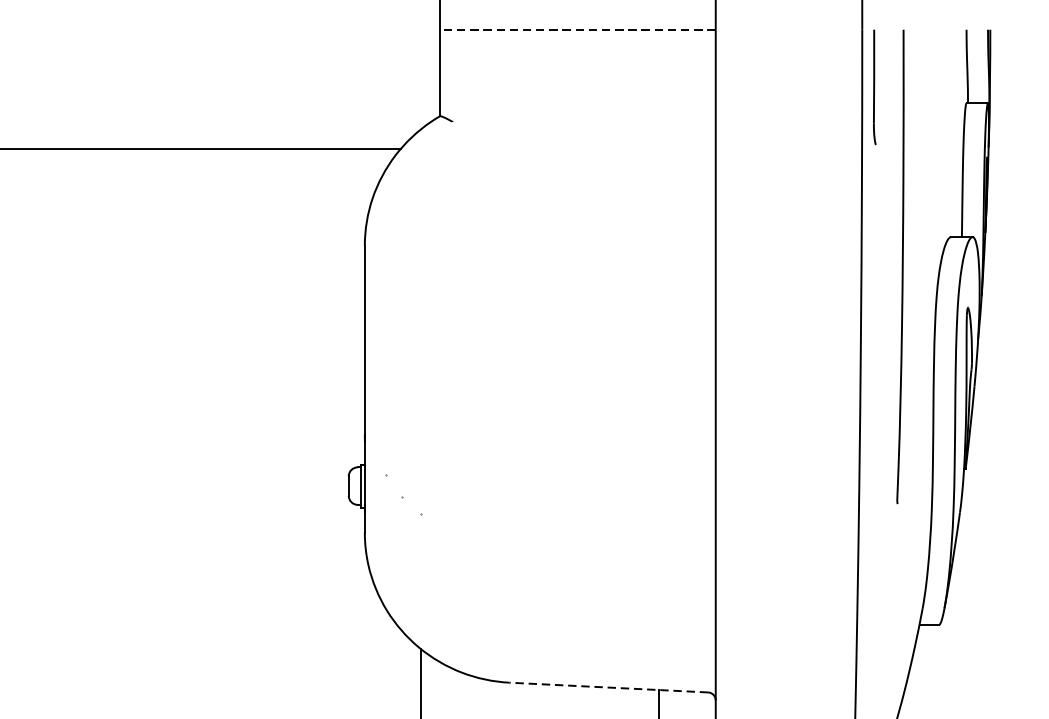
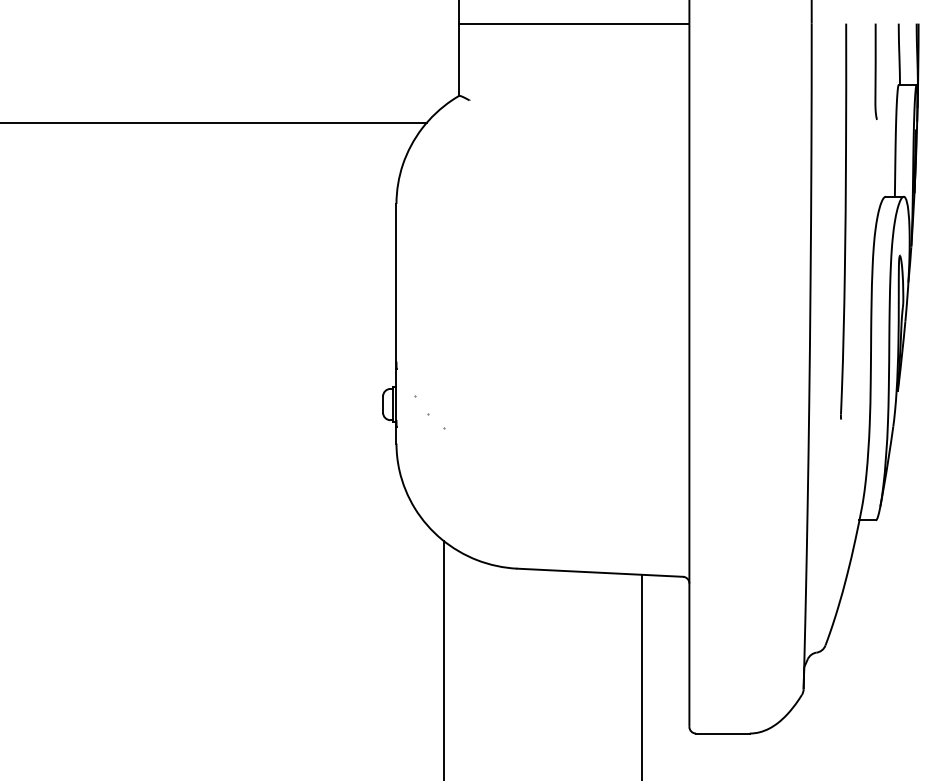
line: (576, 29) -> (573, 23), dashed -> solid
line: (874, 87) -> (875, 71), moved
line: (609, 687) -> (600, 572), dashed -> solid

